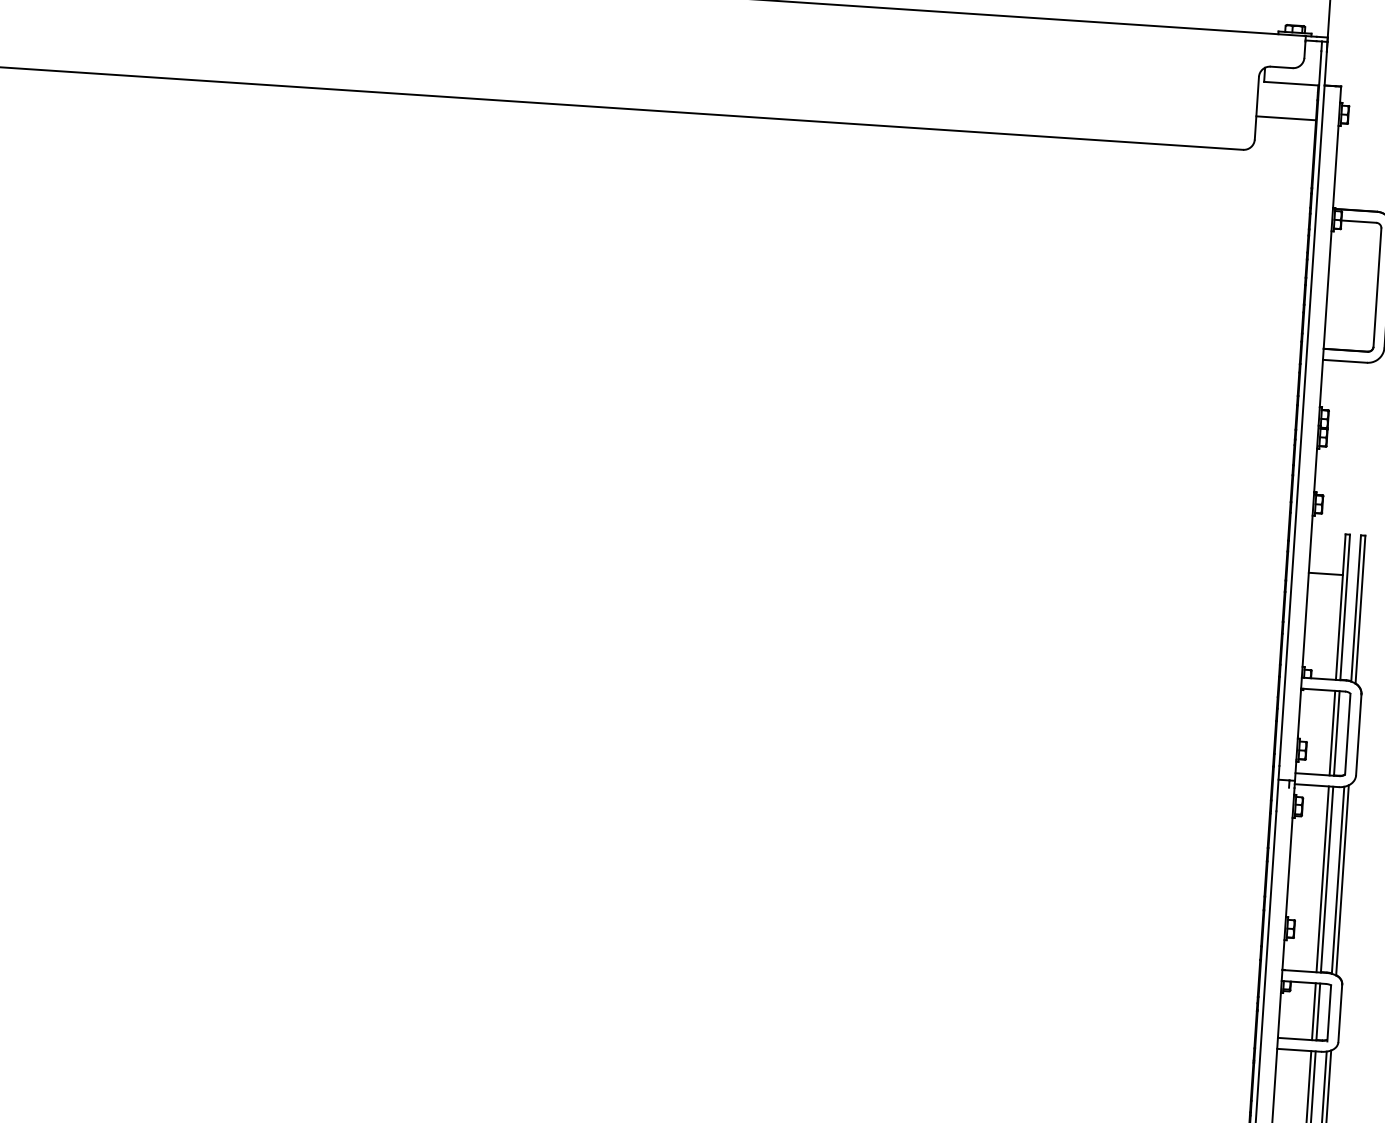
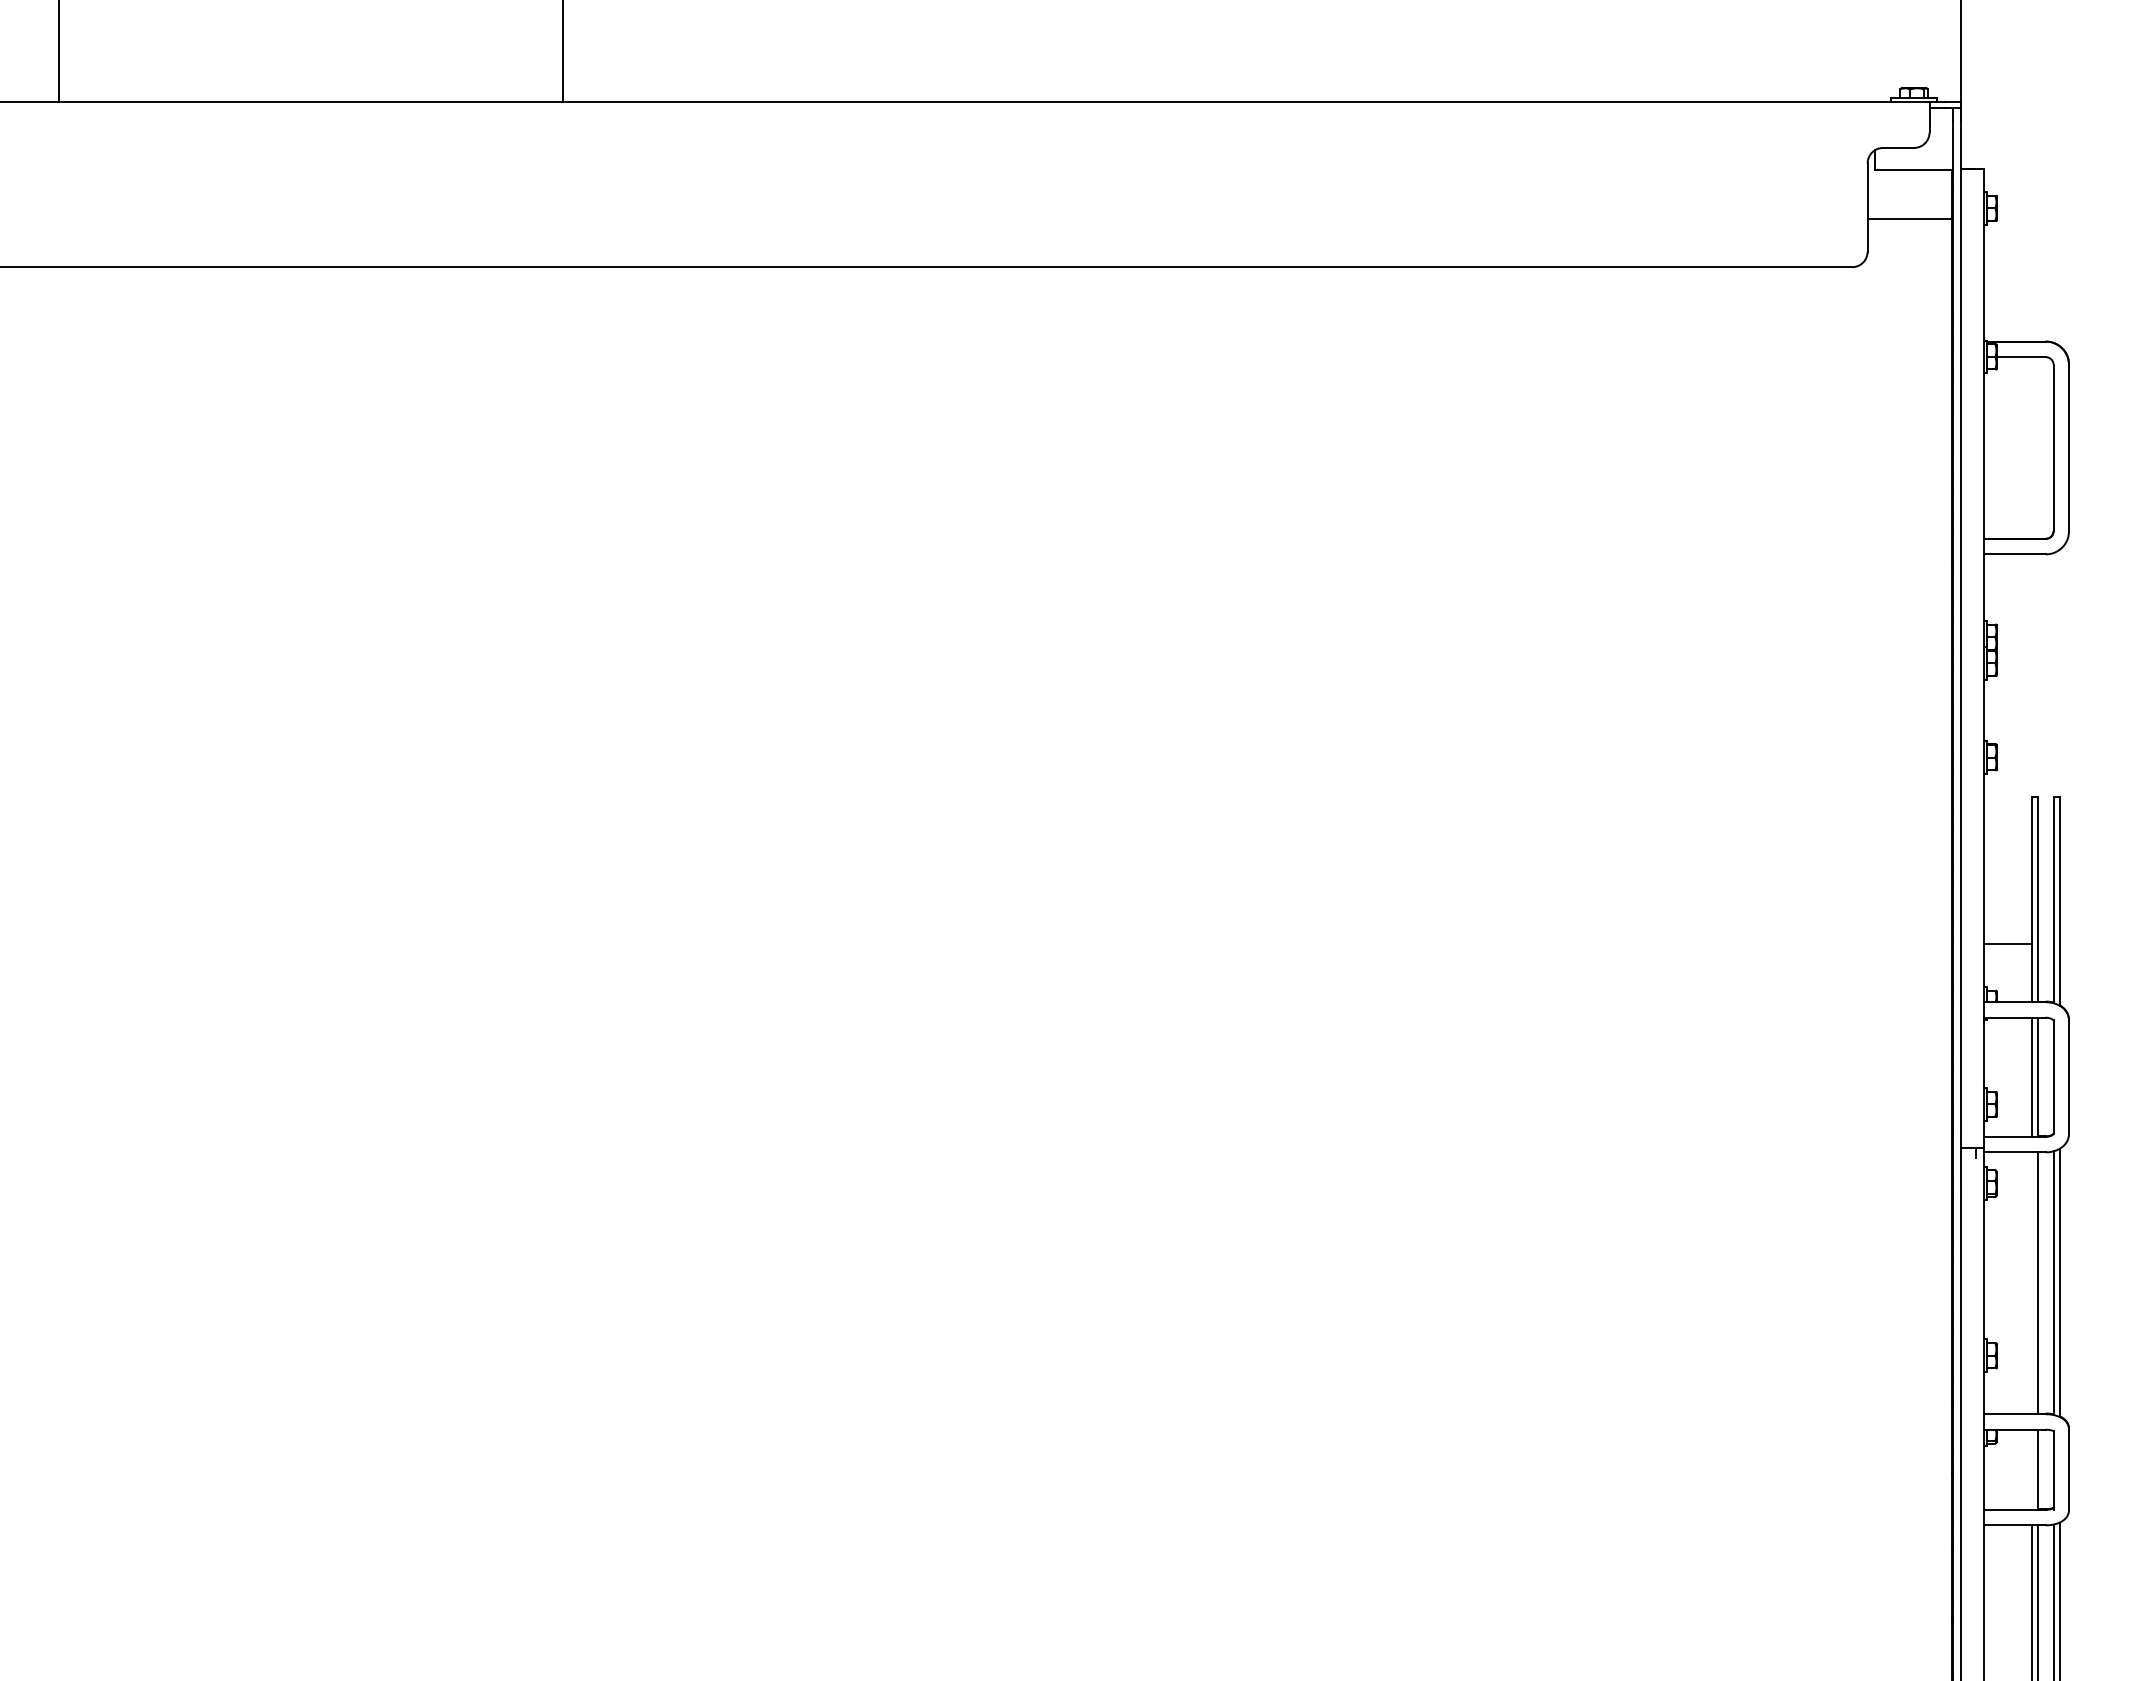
line: (1325, 573) -> (2007, 944), moved
line: (1322, 879) -> (2031, 1283), removed
line: (1313, 1011) -> (2031, 1469), removed

